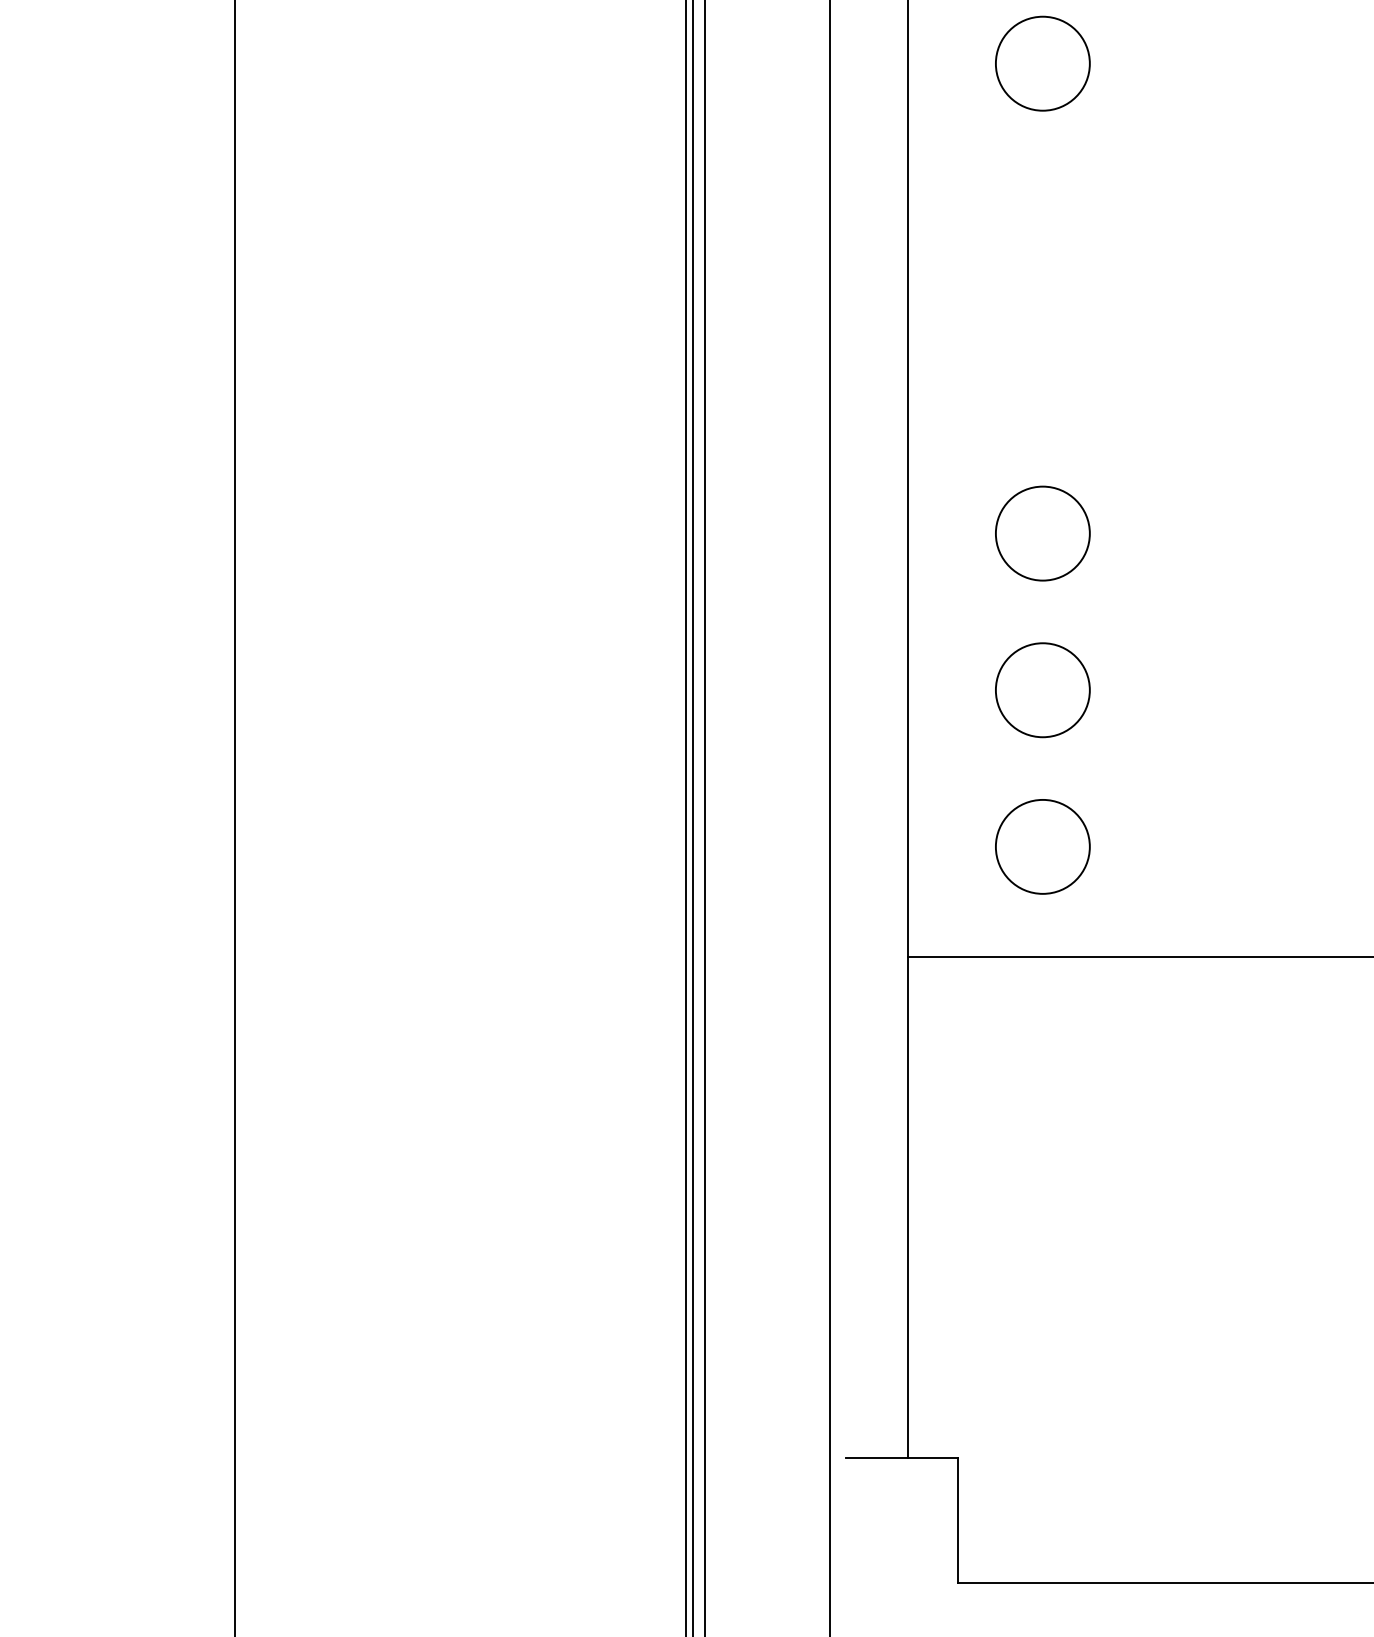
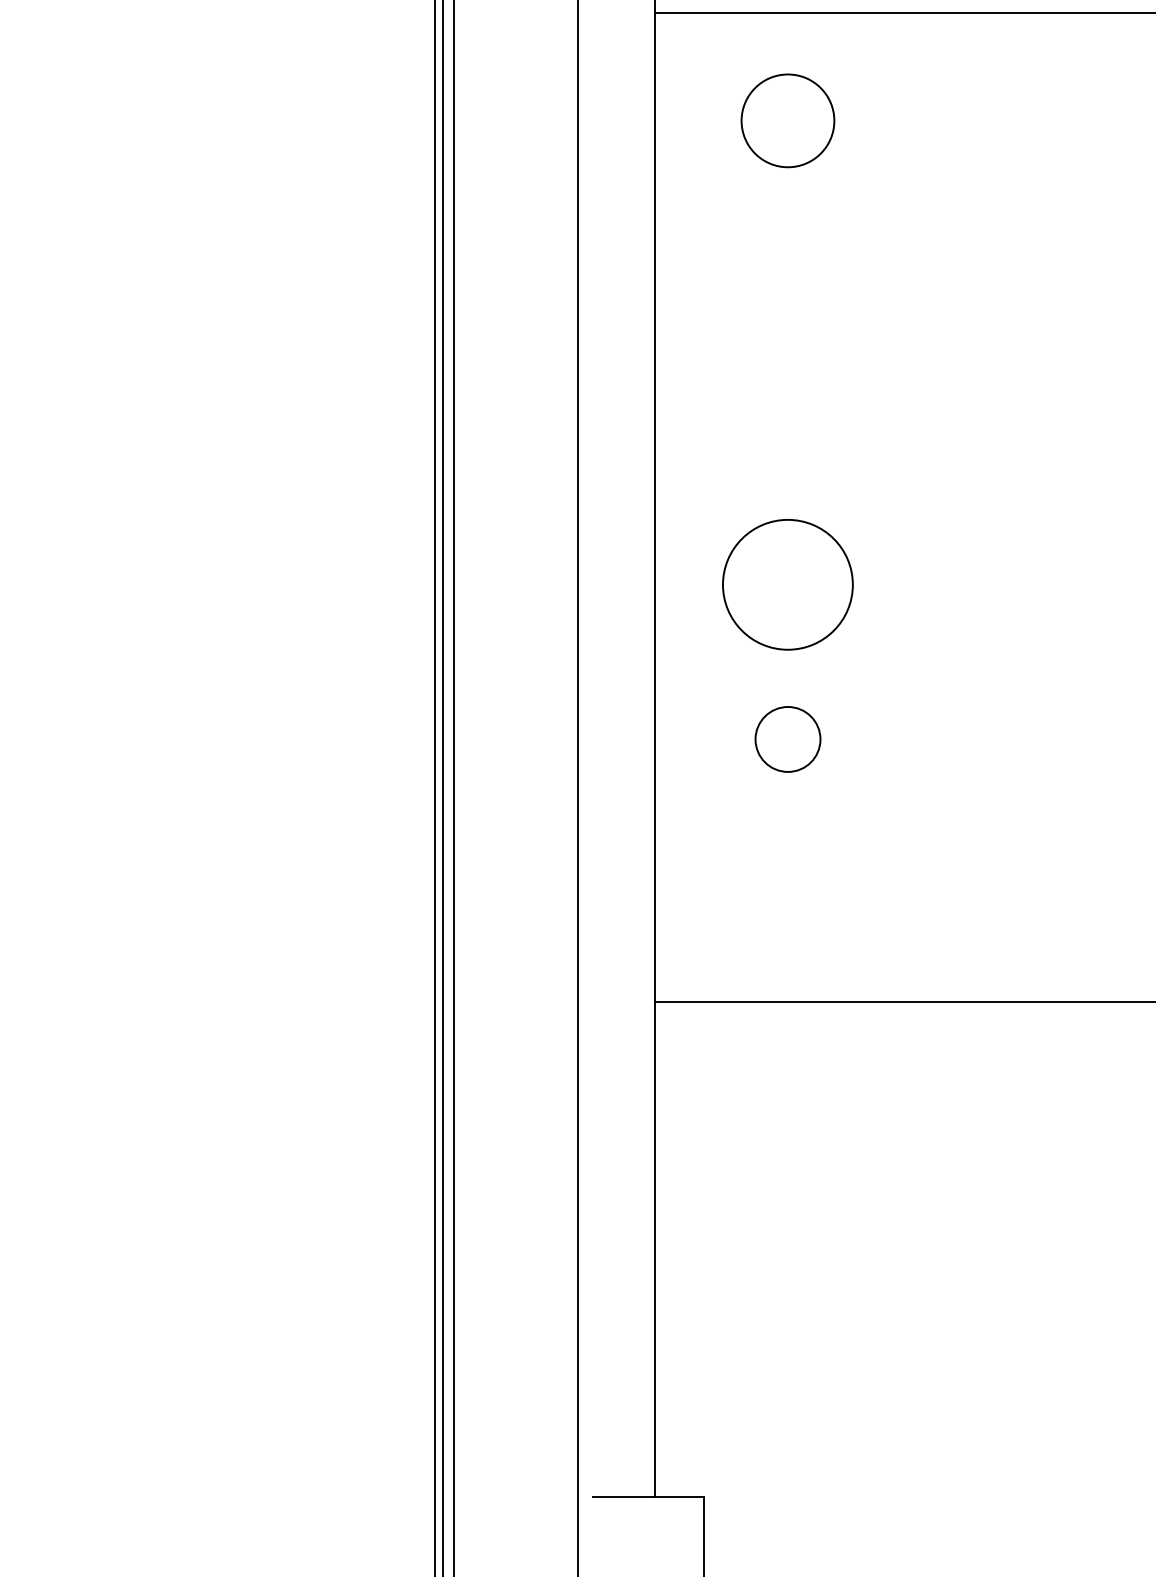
circle: (1042, 533) -> (787, 584), size x1.4
circle: (1042, 690) -> (787, 739), size x0.7
circle: (1042, 846) -> (787, 893), removed

